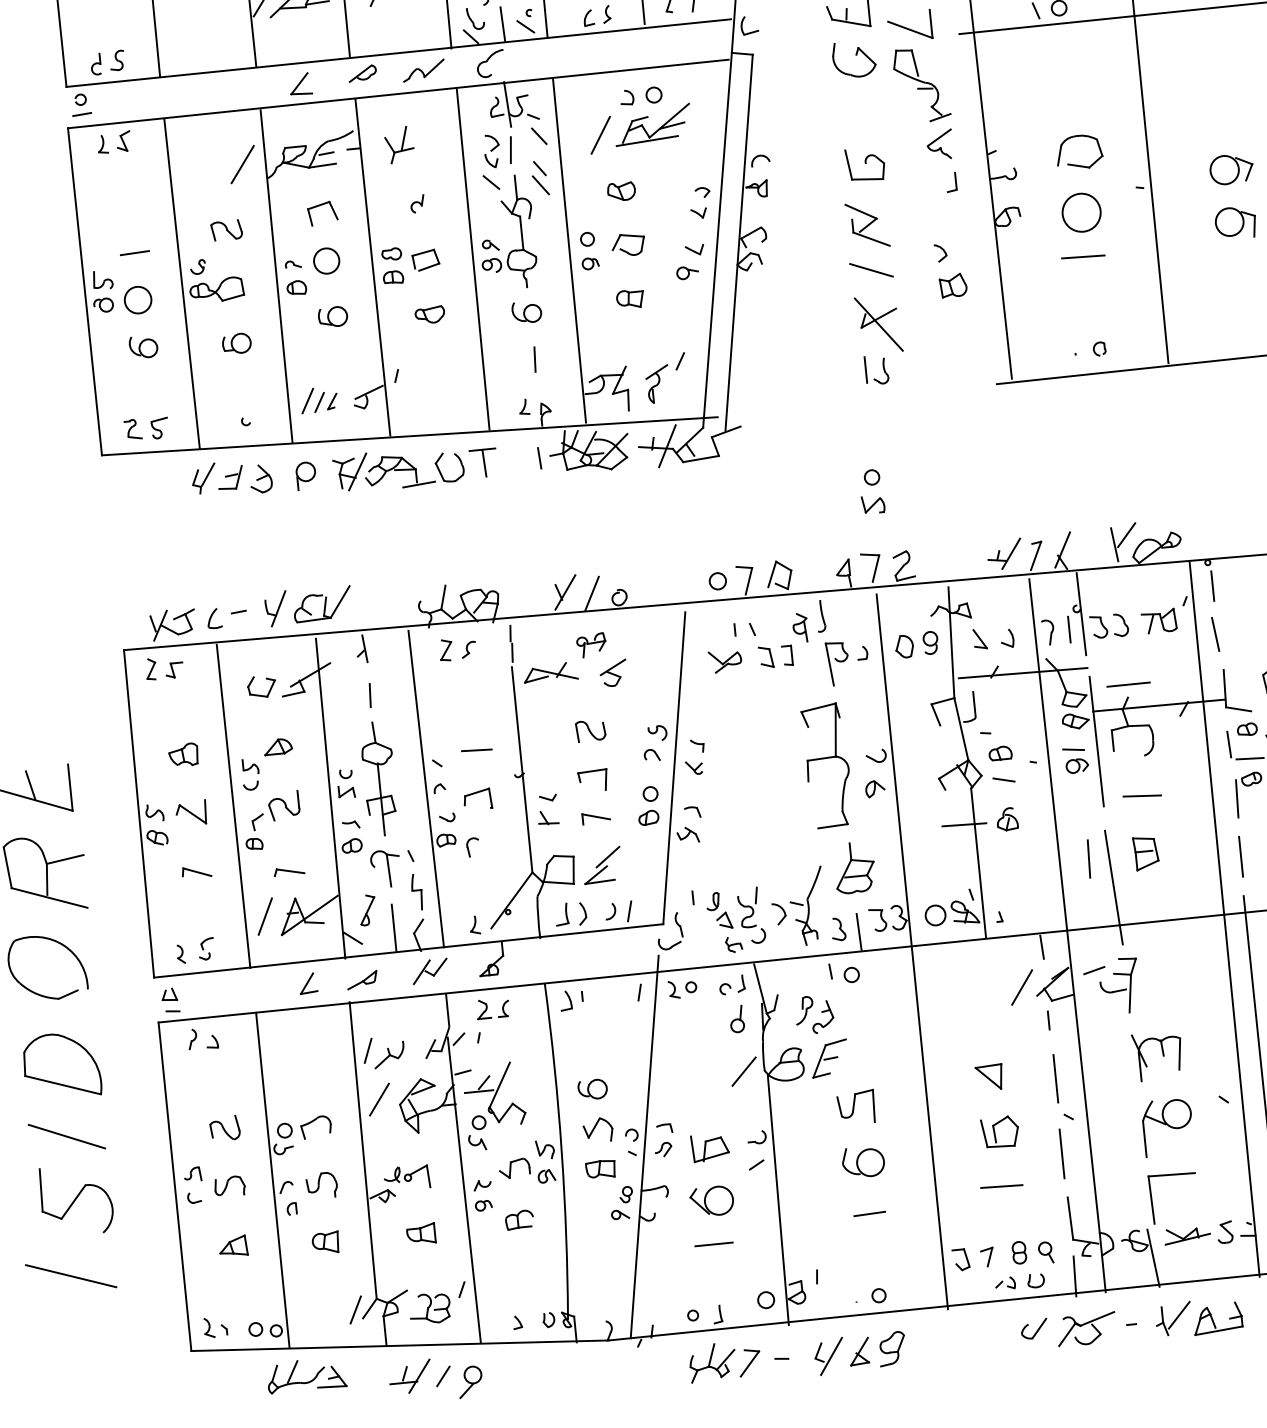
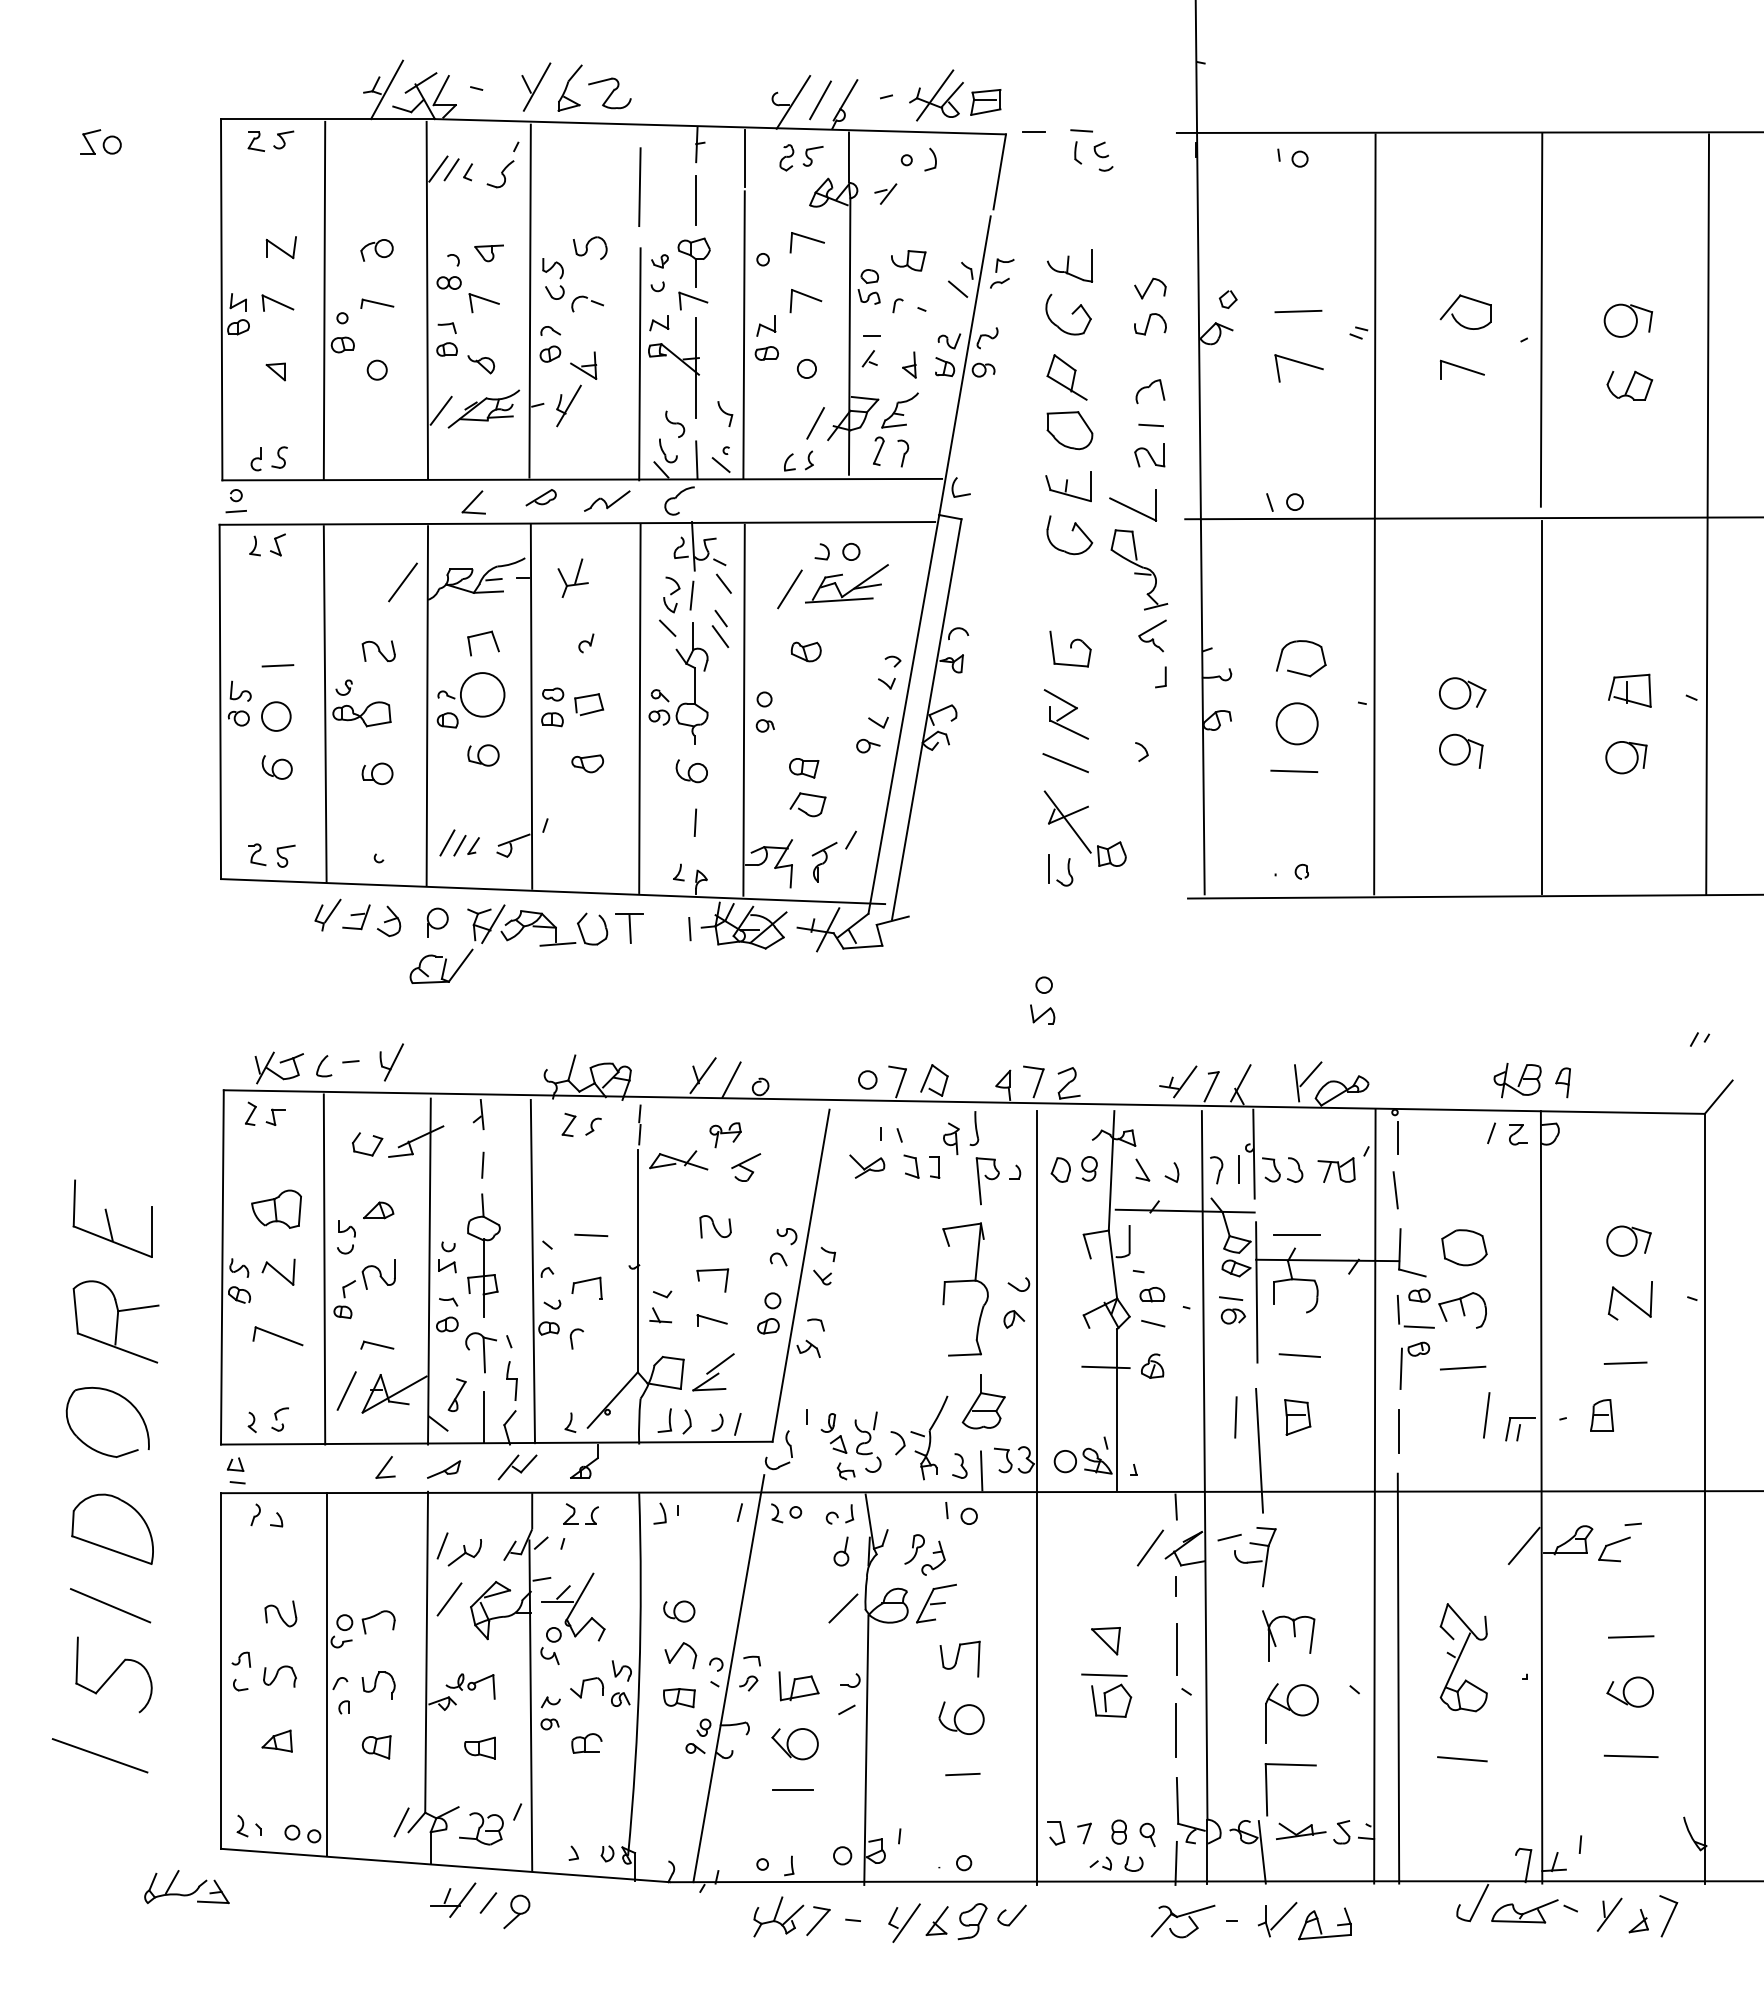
part: (623, 249) -> (802, 809), moved
circle: (326, 260) -> (482, 694), size x1.6
part: (952, 284) -> (1111, 853), moved
part: (322, 603) -> (441, 965), moved
part: (183, 754) -> (276, 1208), size x1.6
part: (196, 871) -> (277, 1335), size x1.6
line: (1001, 1185) -> (1104, 1674), moved
part: (1033, 1329) -> (1011, 1915), moved
part: (309, 1380) -> (189, 1893), moved

